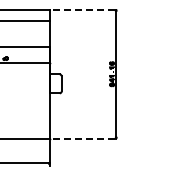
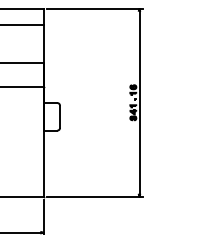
line: (85, 9) -> (94, 8), dashed -> solid
line: (85, 138) -> (94, 196), dashed -> solid

